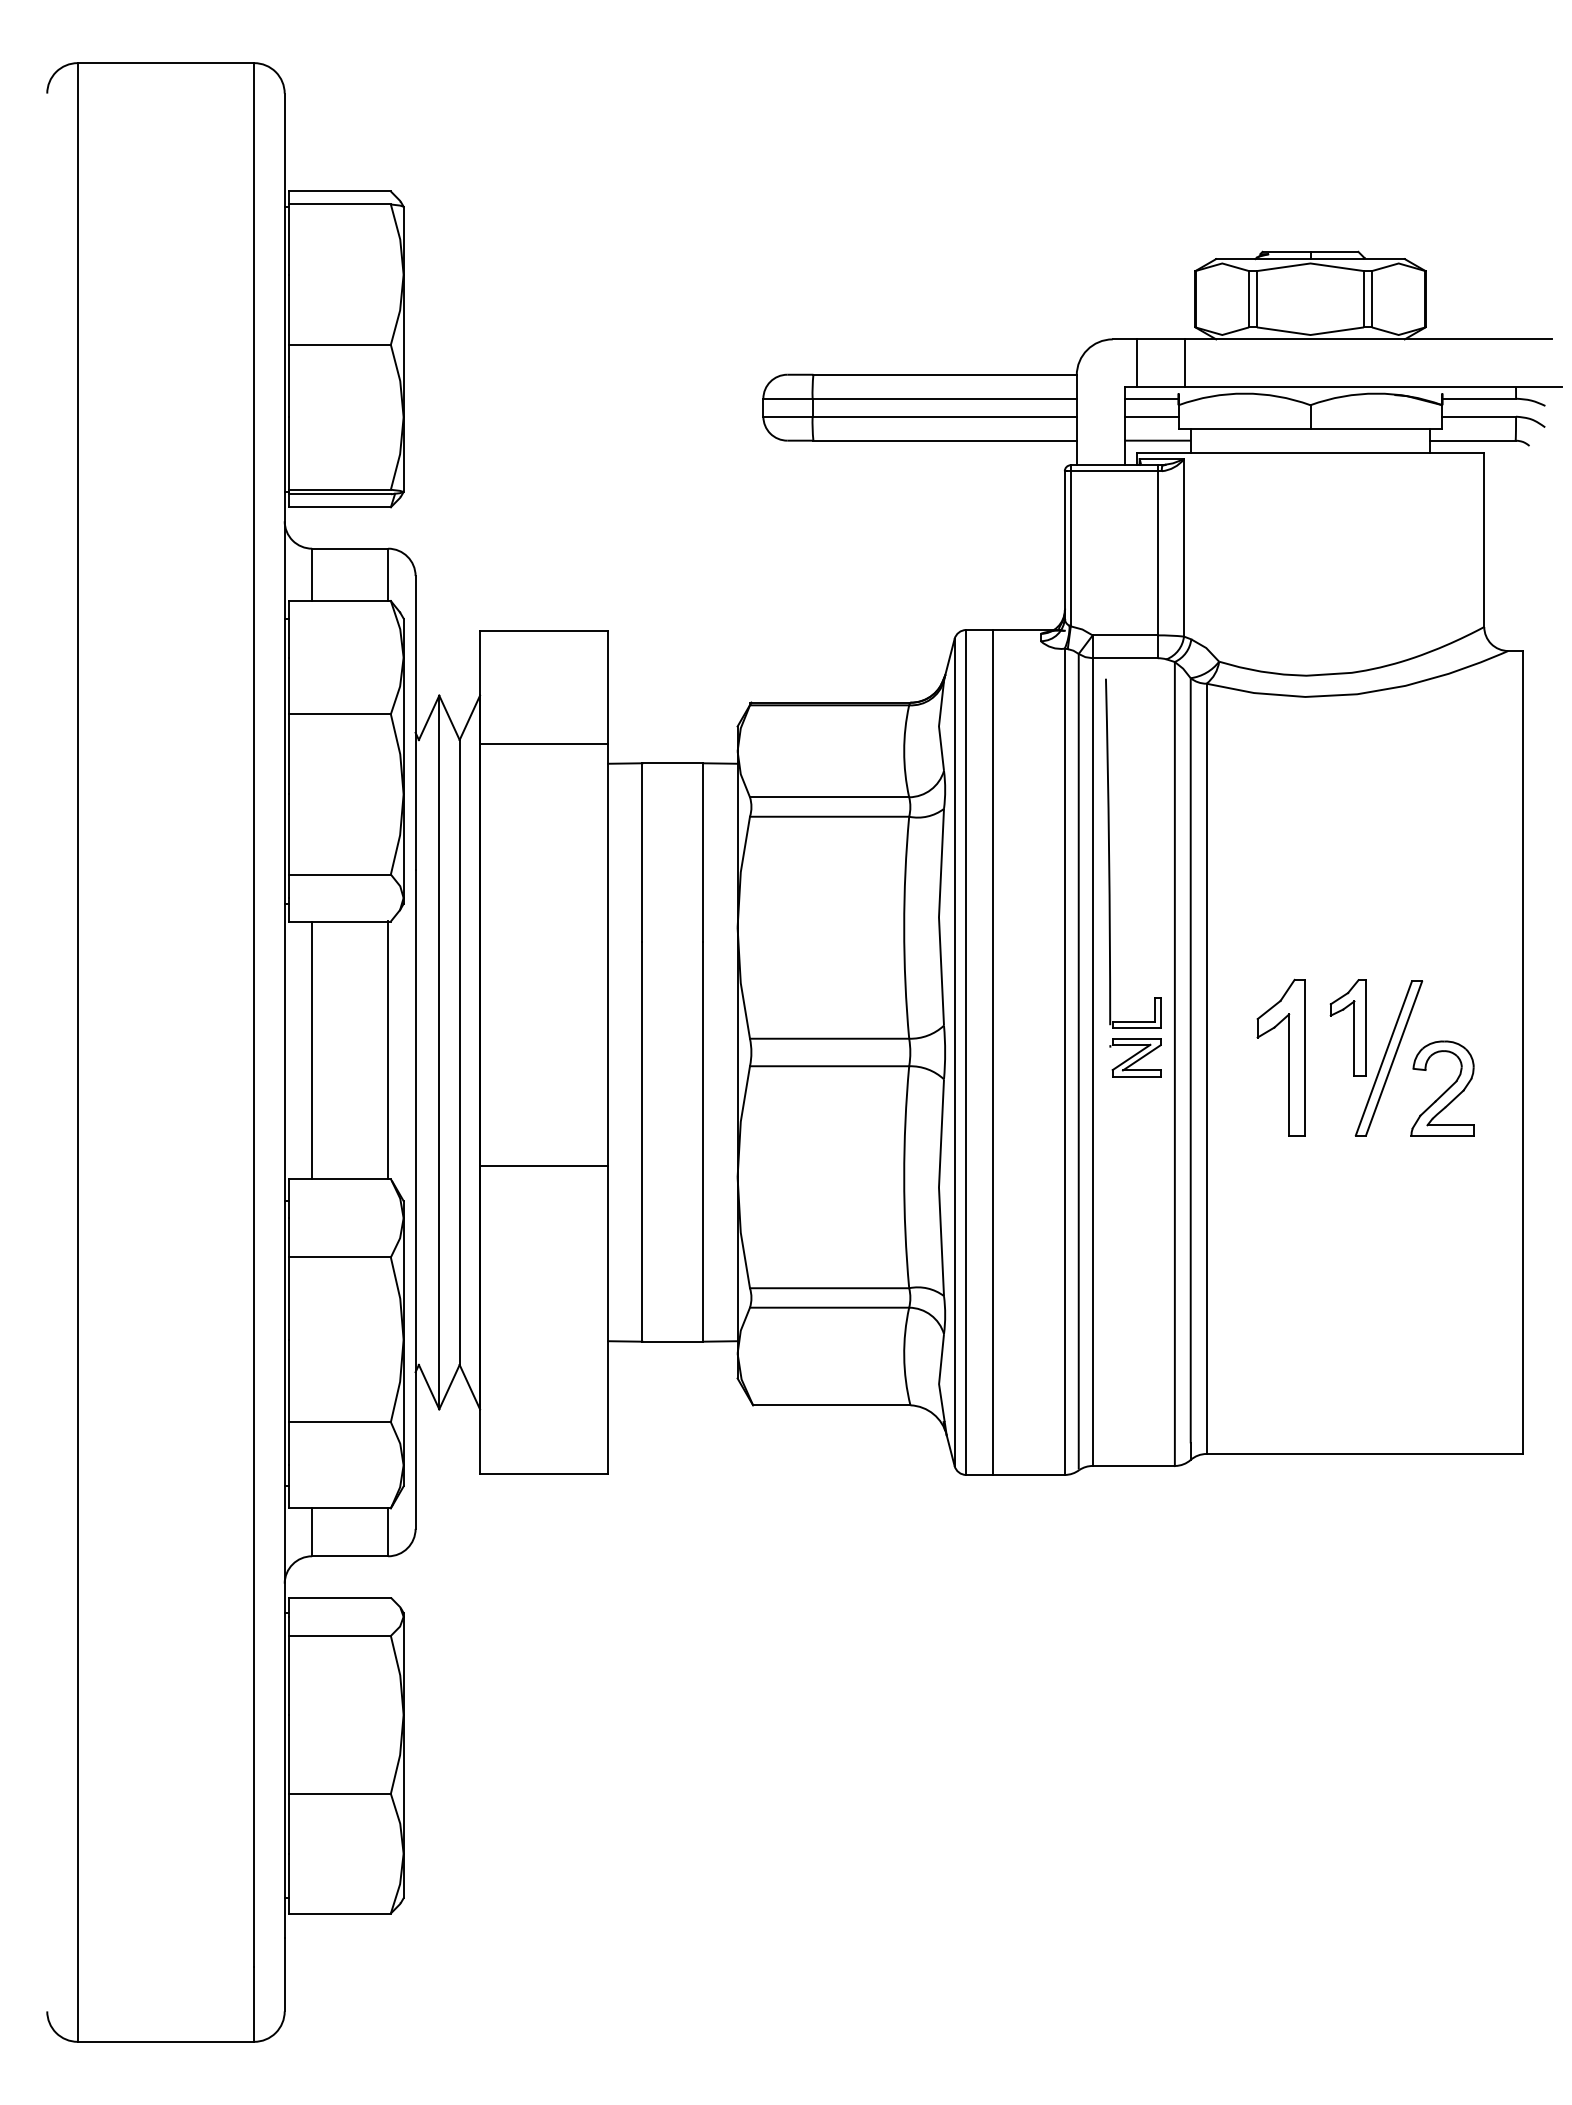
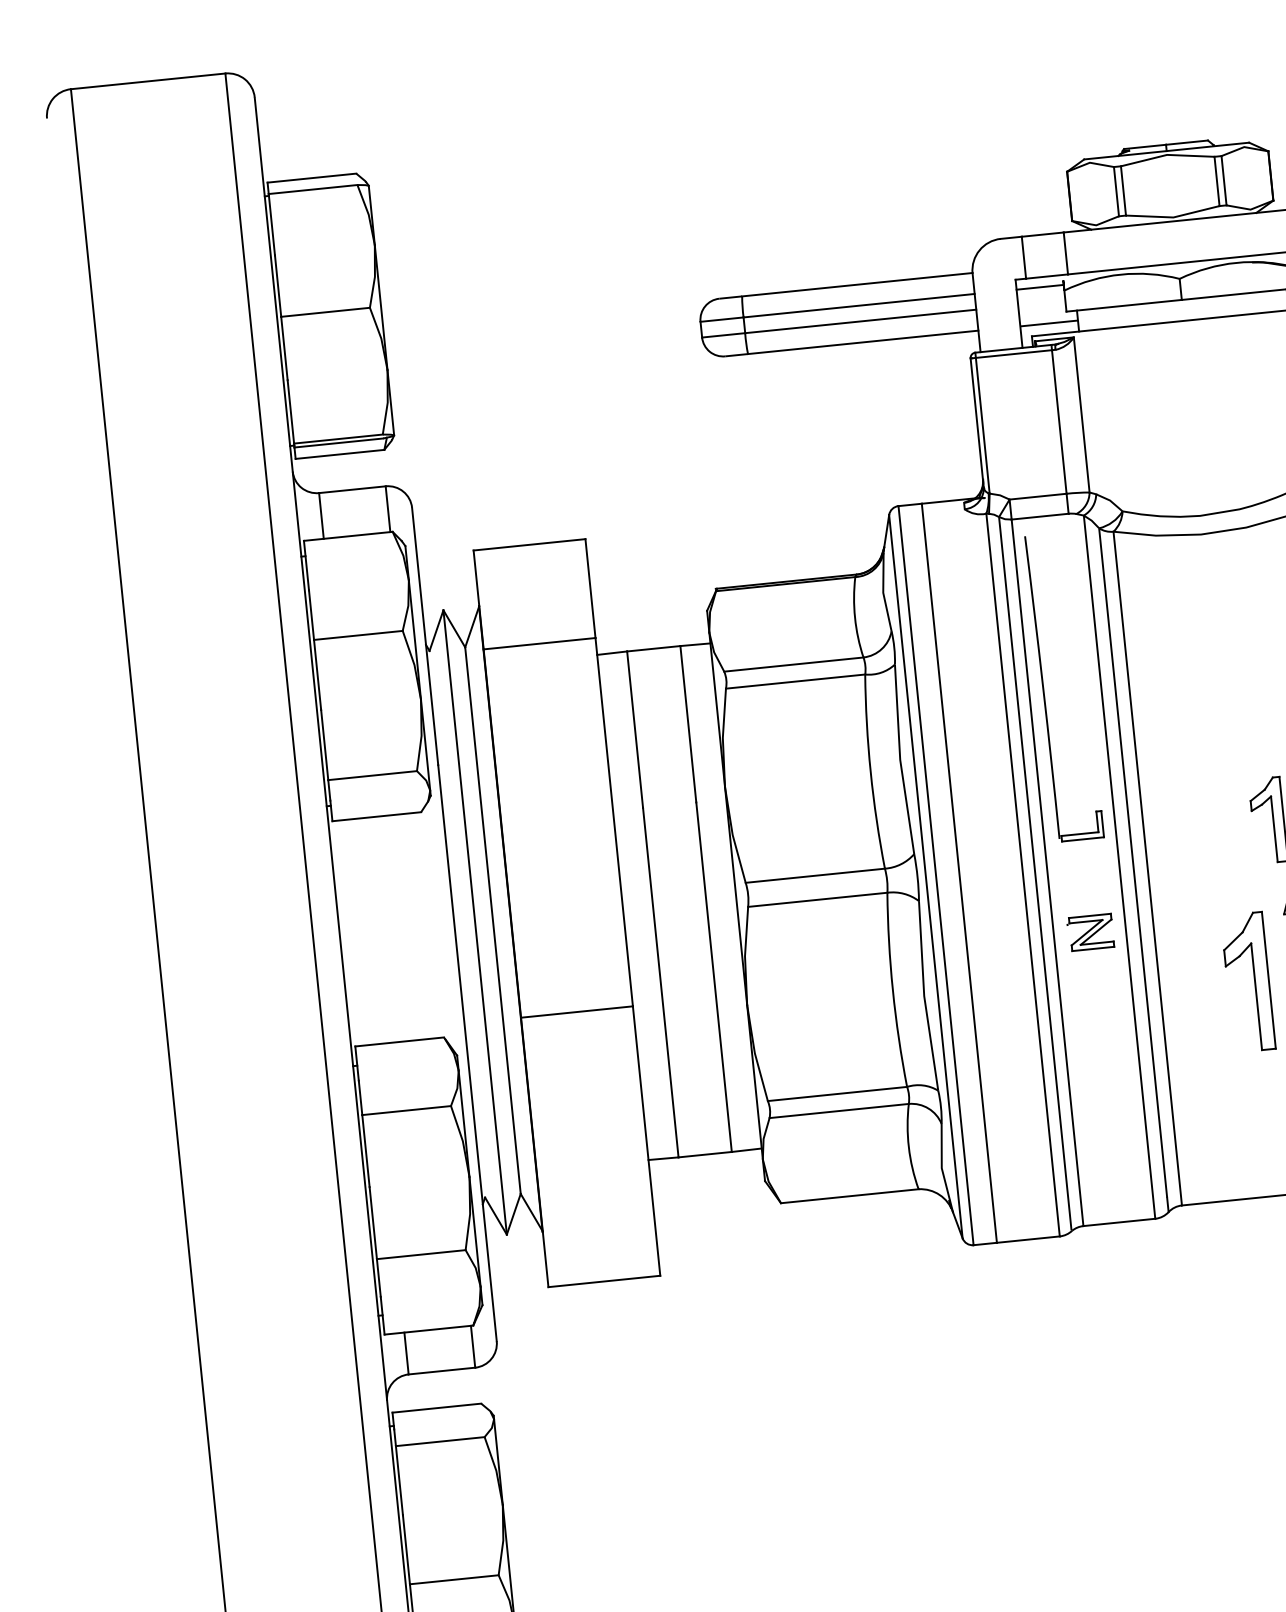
line: (1151, 416) -> (1041, 302), removed
line: (388, 1049) -> (430, 924), removed
line: (312, 1050) -> (364, 931), removed
part: (1135, 1057) -> (1090, 932), moved
part: (1288, 1057) -> (1254, 981), moved

